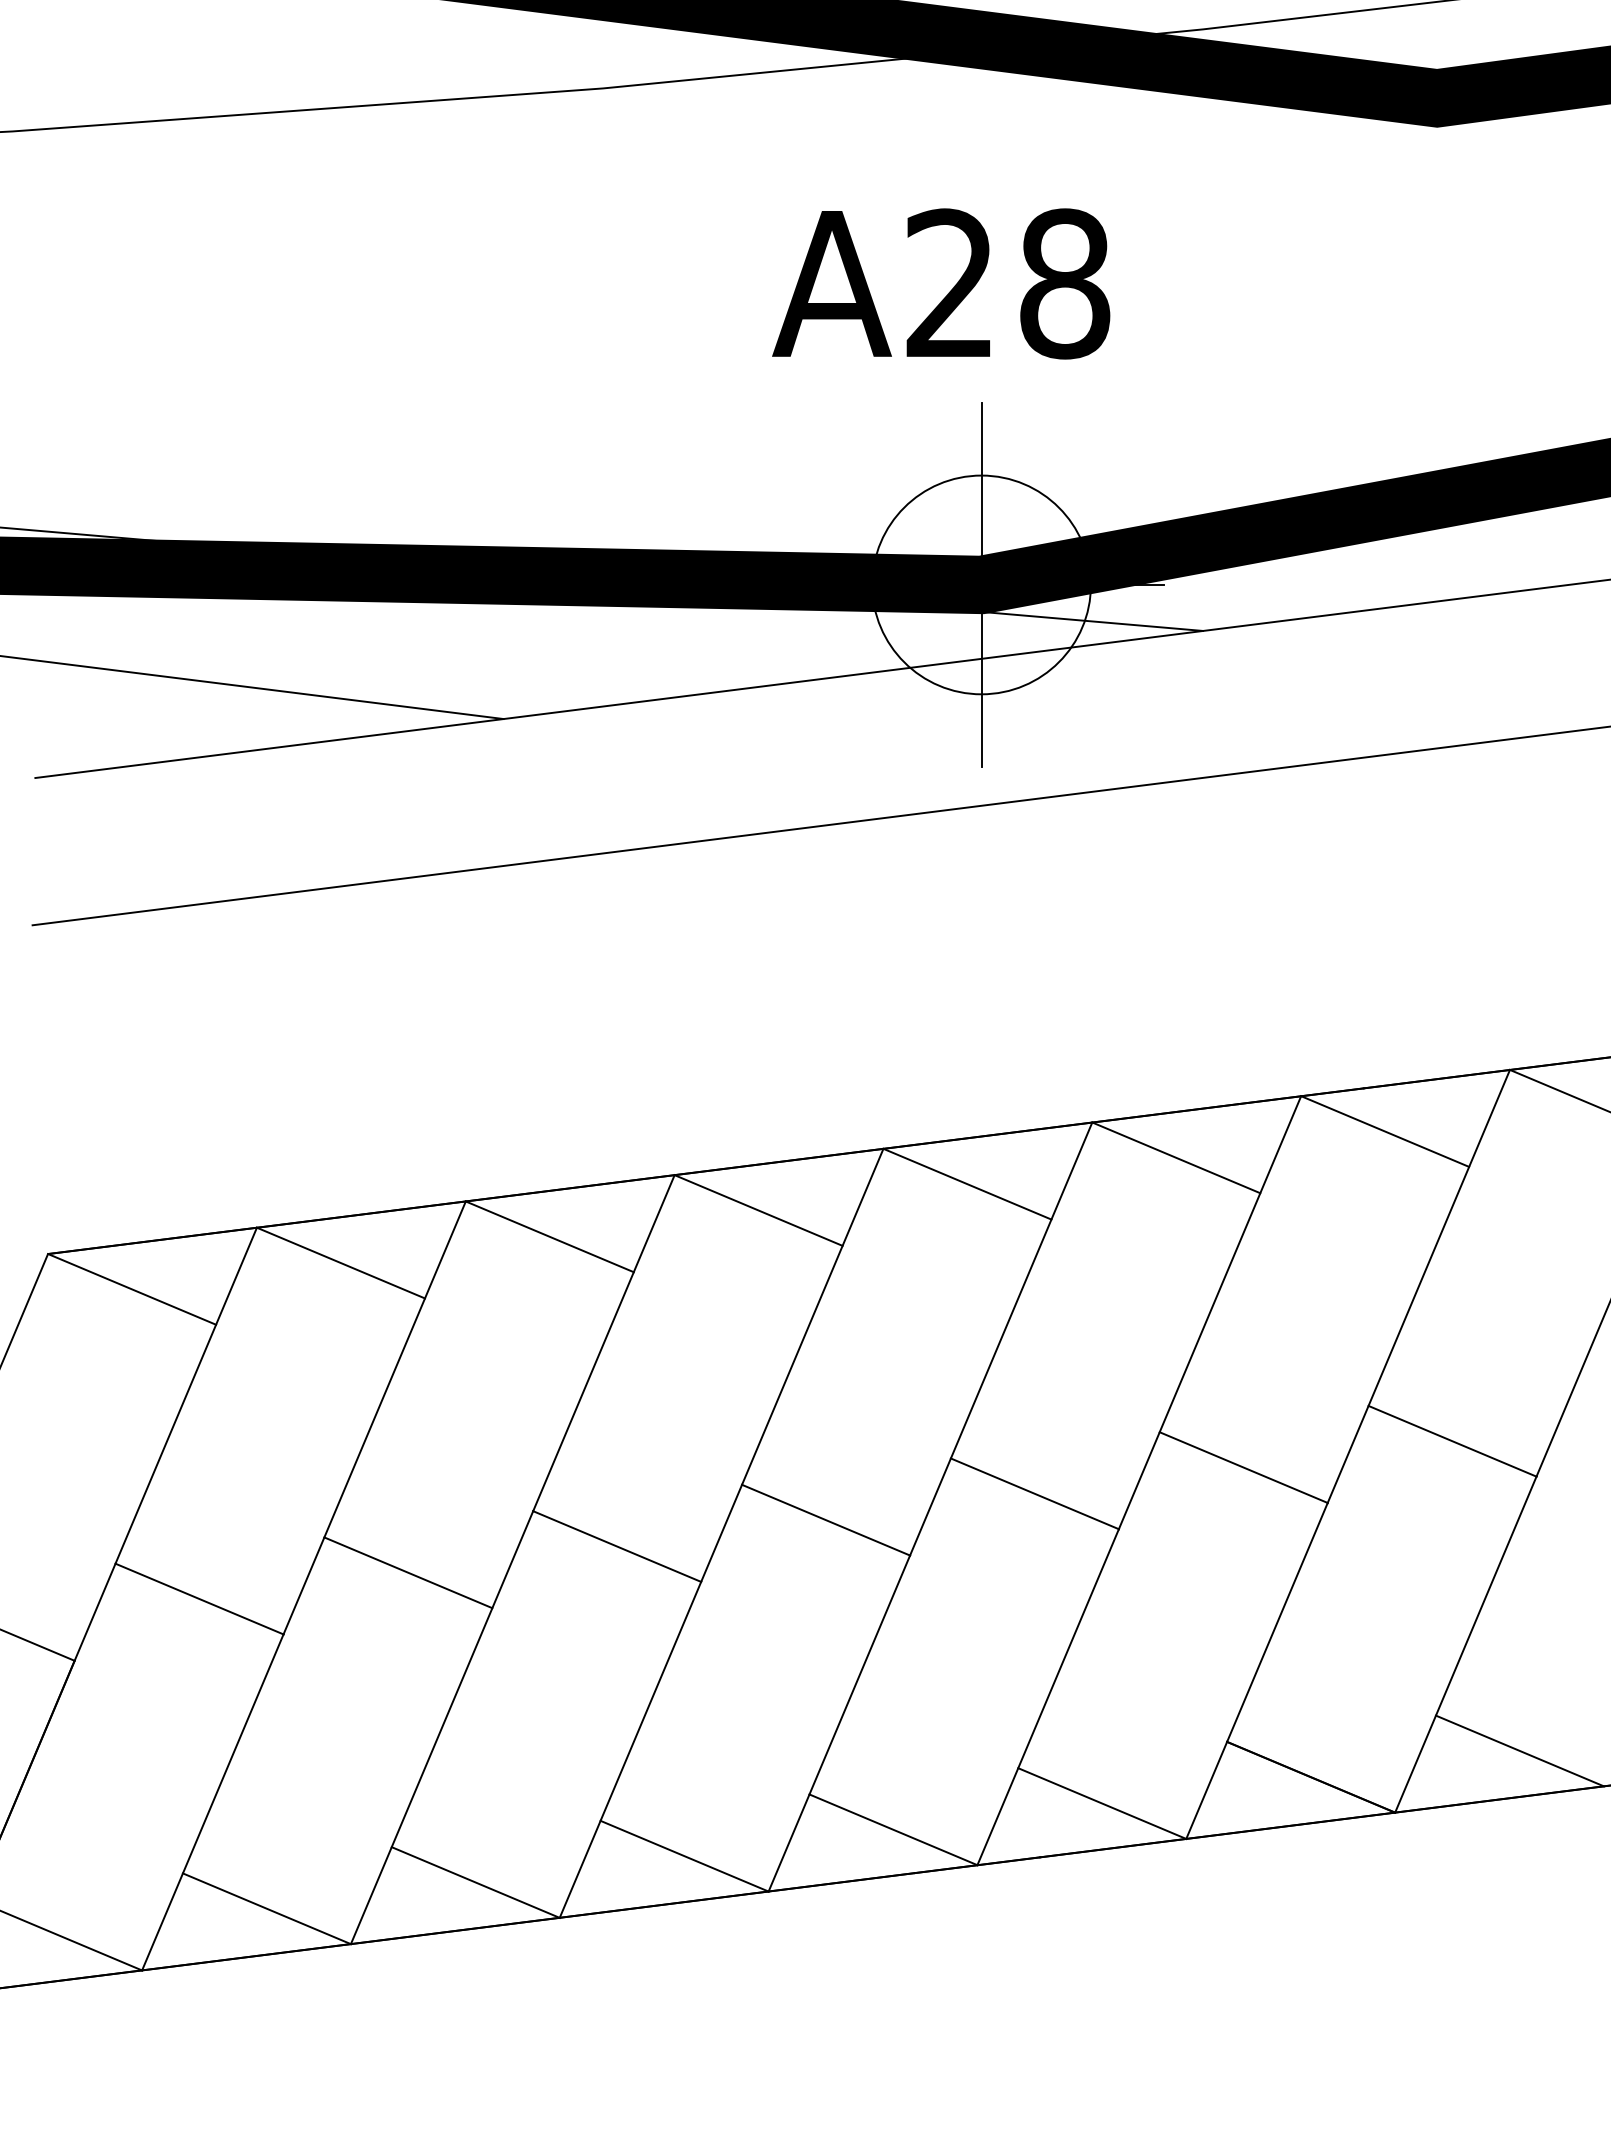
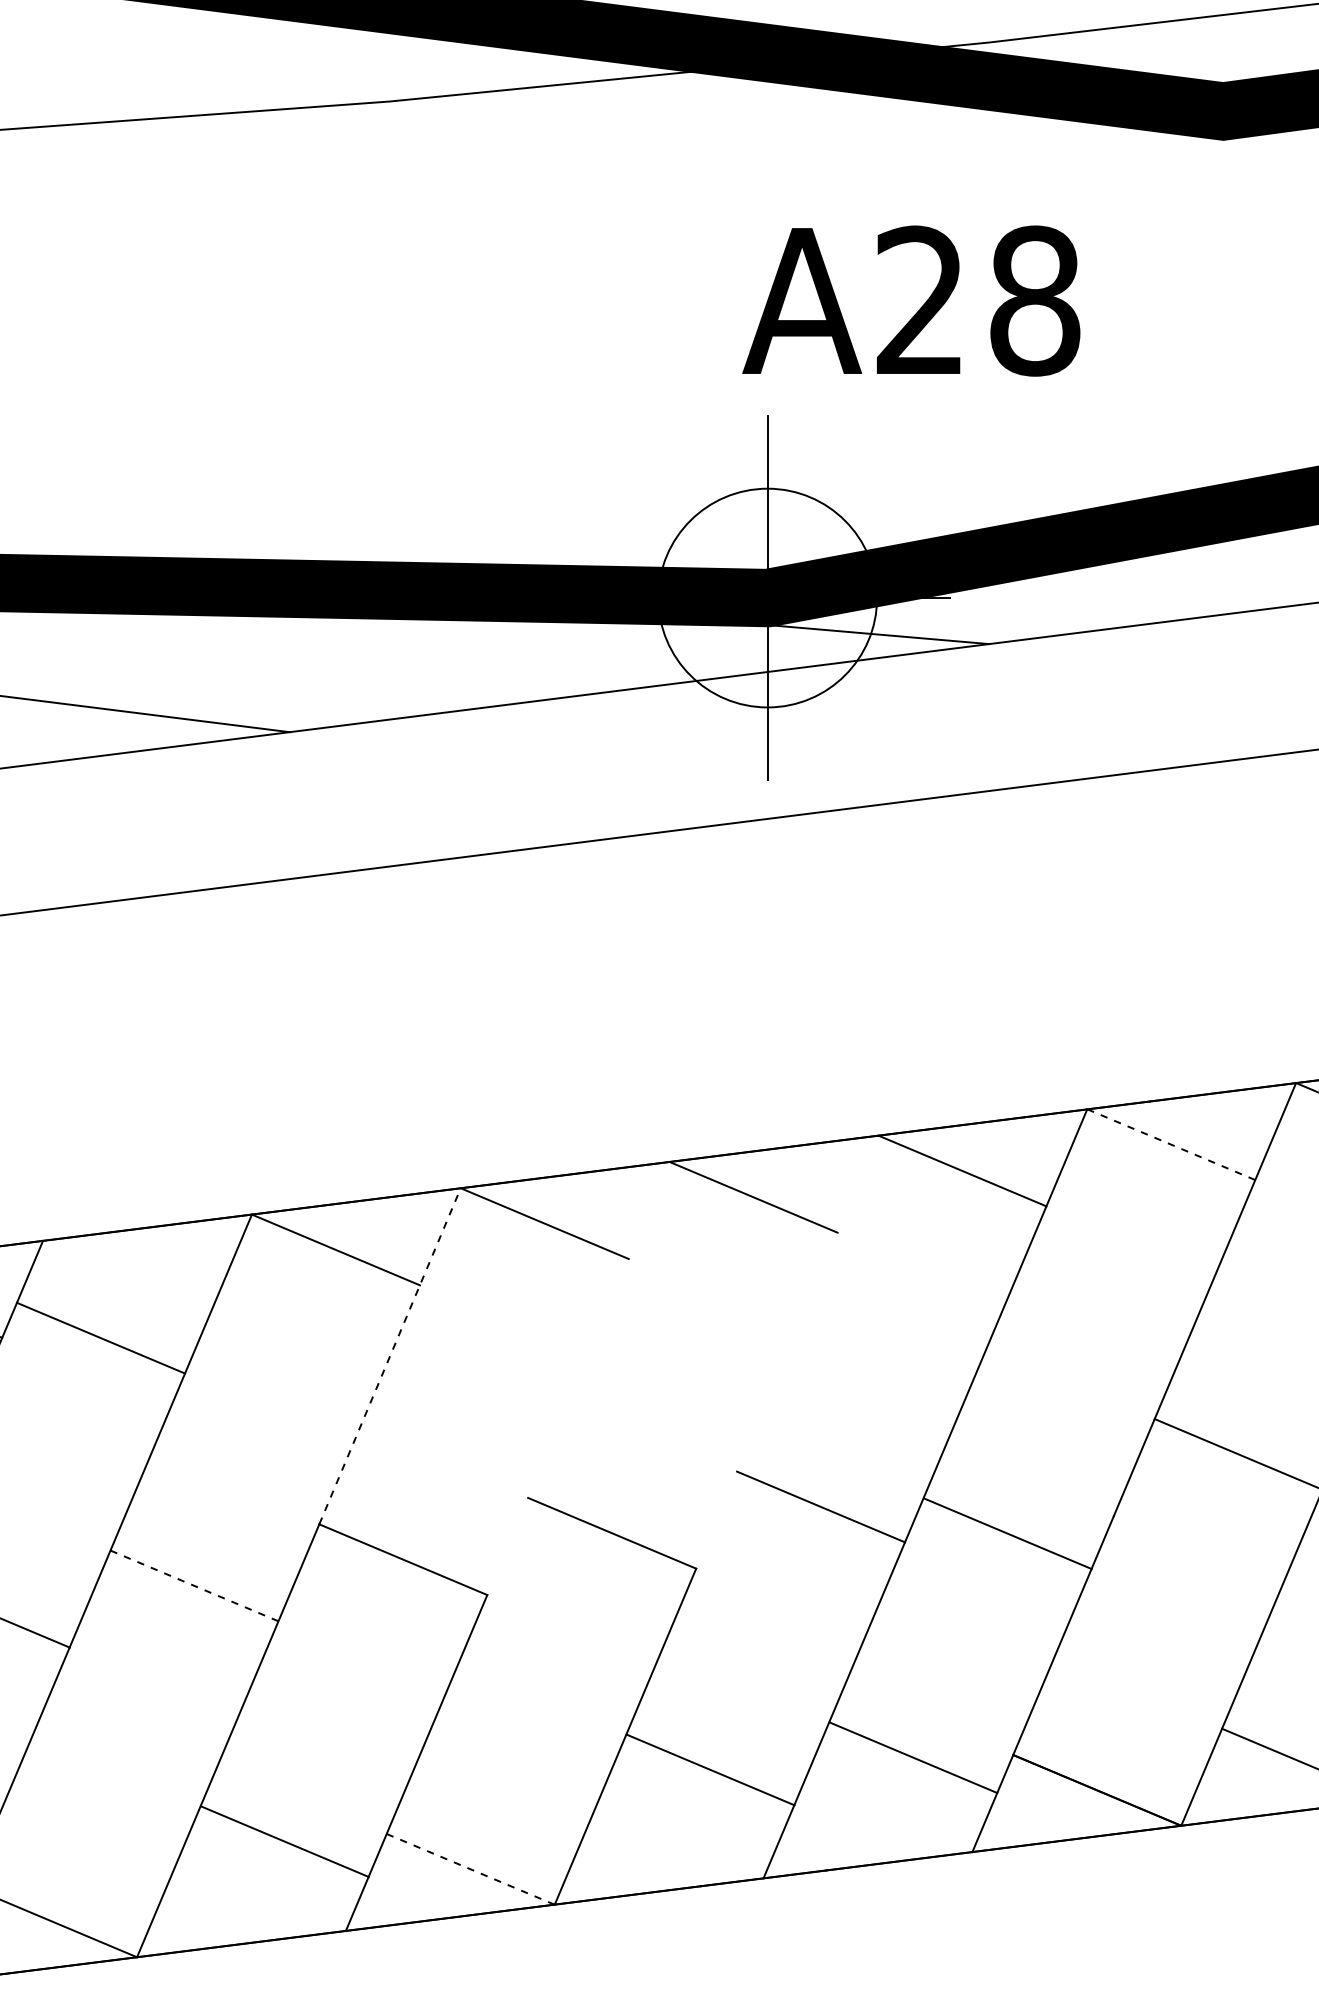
text: (941, 283) -> (911, 300), moved
line: (1384, 1131) -> (1170, 1144), solid -> dashed
line: (340, 1262) -> (100, 1337), moved
line: (1001, 1338) -> (787, 1351), removed
line: (604, 1342) -> (390, 1355), solid -> dashed
line: (792, 1364) -> (578, 1377), removed
line: (1243, 1467) -> (1007, 1533), moved
line: (407, 1572) -> (193, 1585), solid -> dashed
line: (1102, 1803) -> (913, 1757), moved
line: (893, 1829) -> (710, 1769), moved
line: (684, 1856) -> (470, 1869), solid -> dashed
line: (475, 1882) -> (284, 1841), moved

